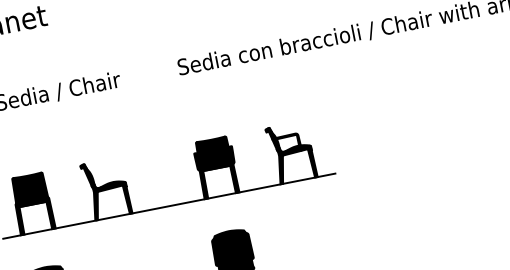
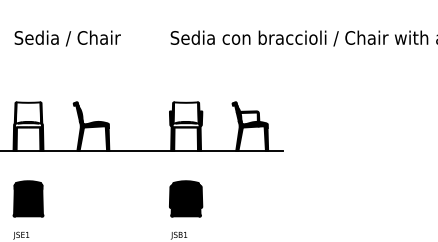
fill: (213, 153) -> (185, 114), removed
fill: (30, 189) -> (28, 114), removed

